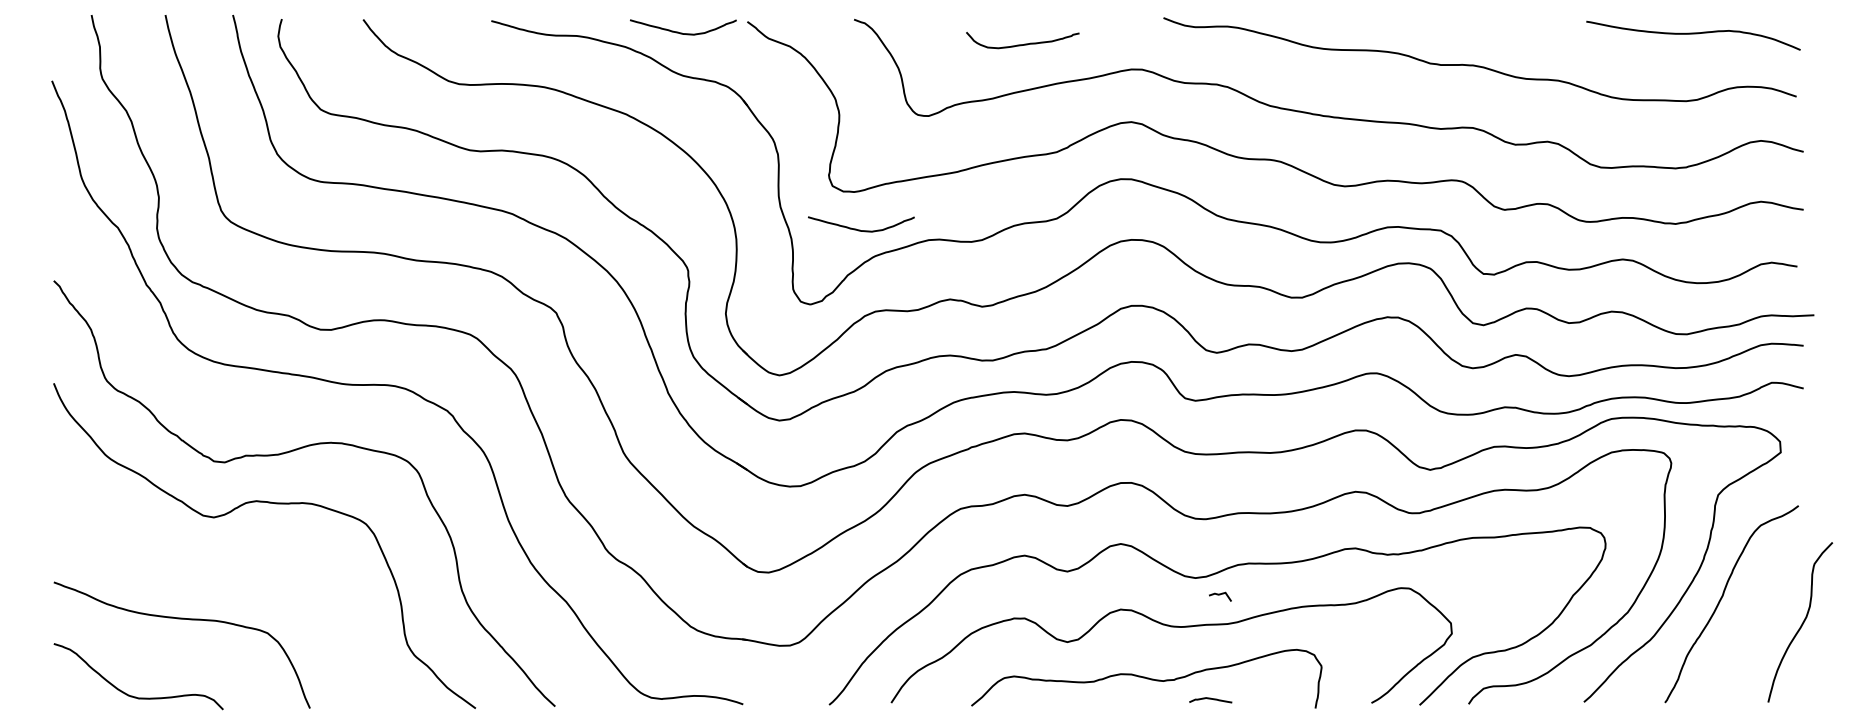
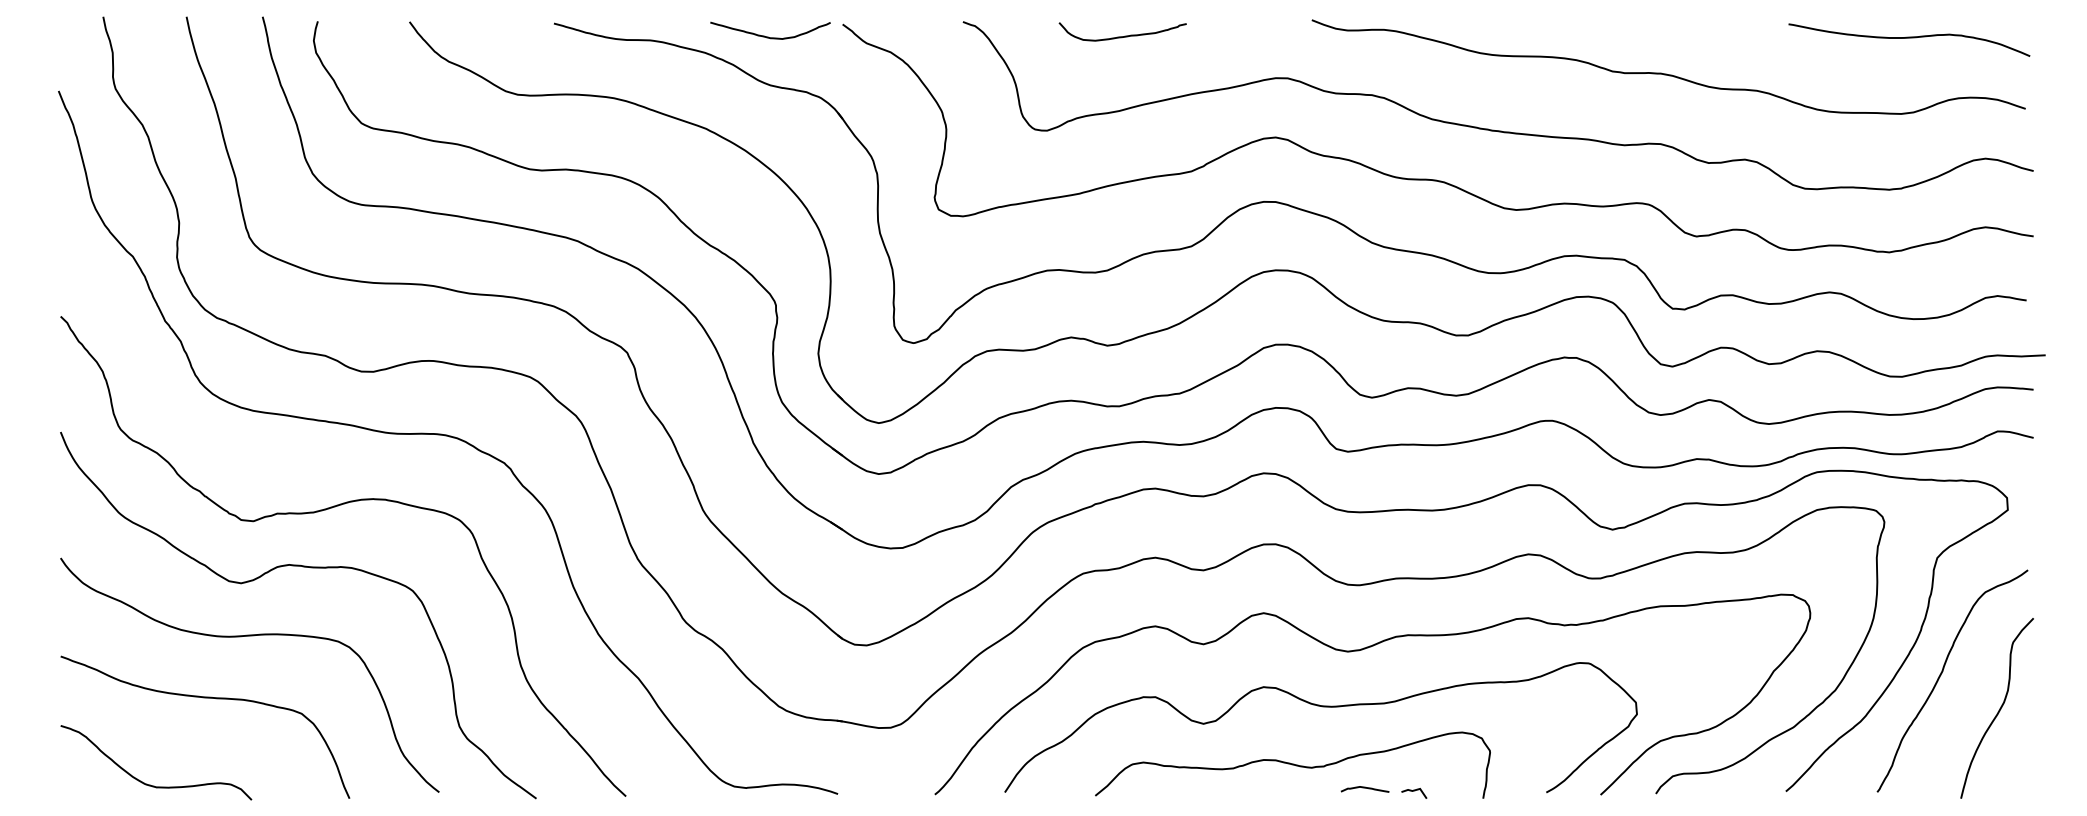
curve: (1024, 43) -> (1124, 35), moved
curve: (860, 229) -> (970, 258), removed
curve: (216, 565) -> (244, 637), added
line: (1220, 595) -> (1414, 791), moved
curve: (1801, 623) -> (1998, 709), moved

